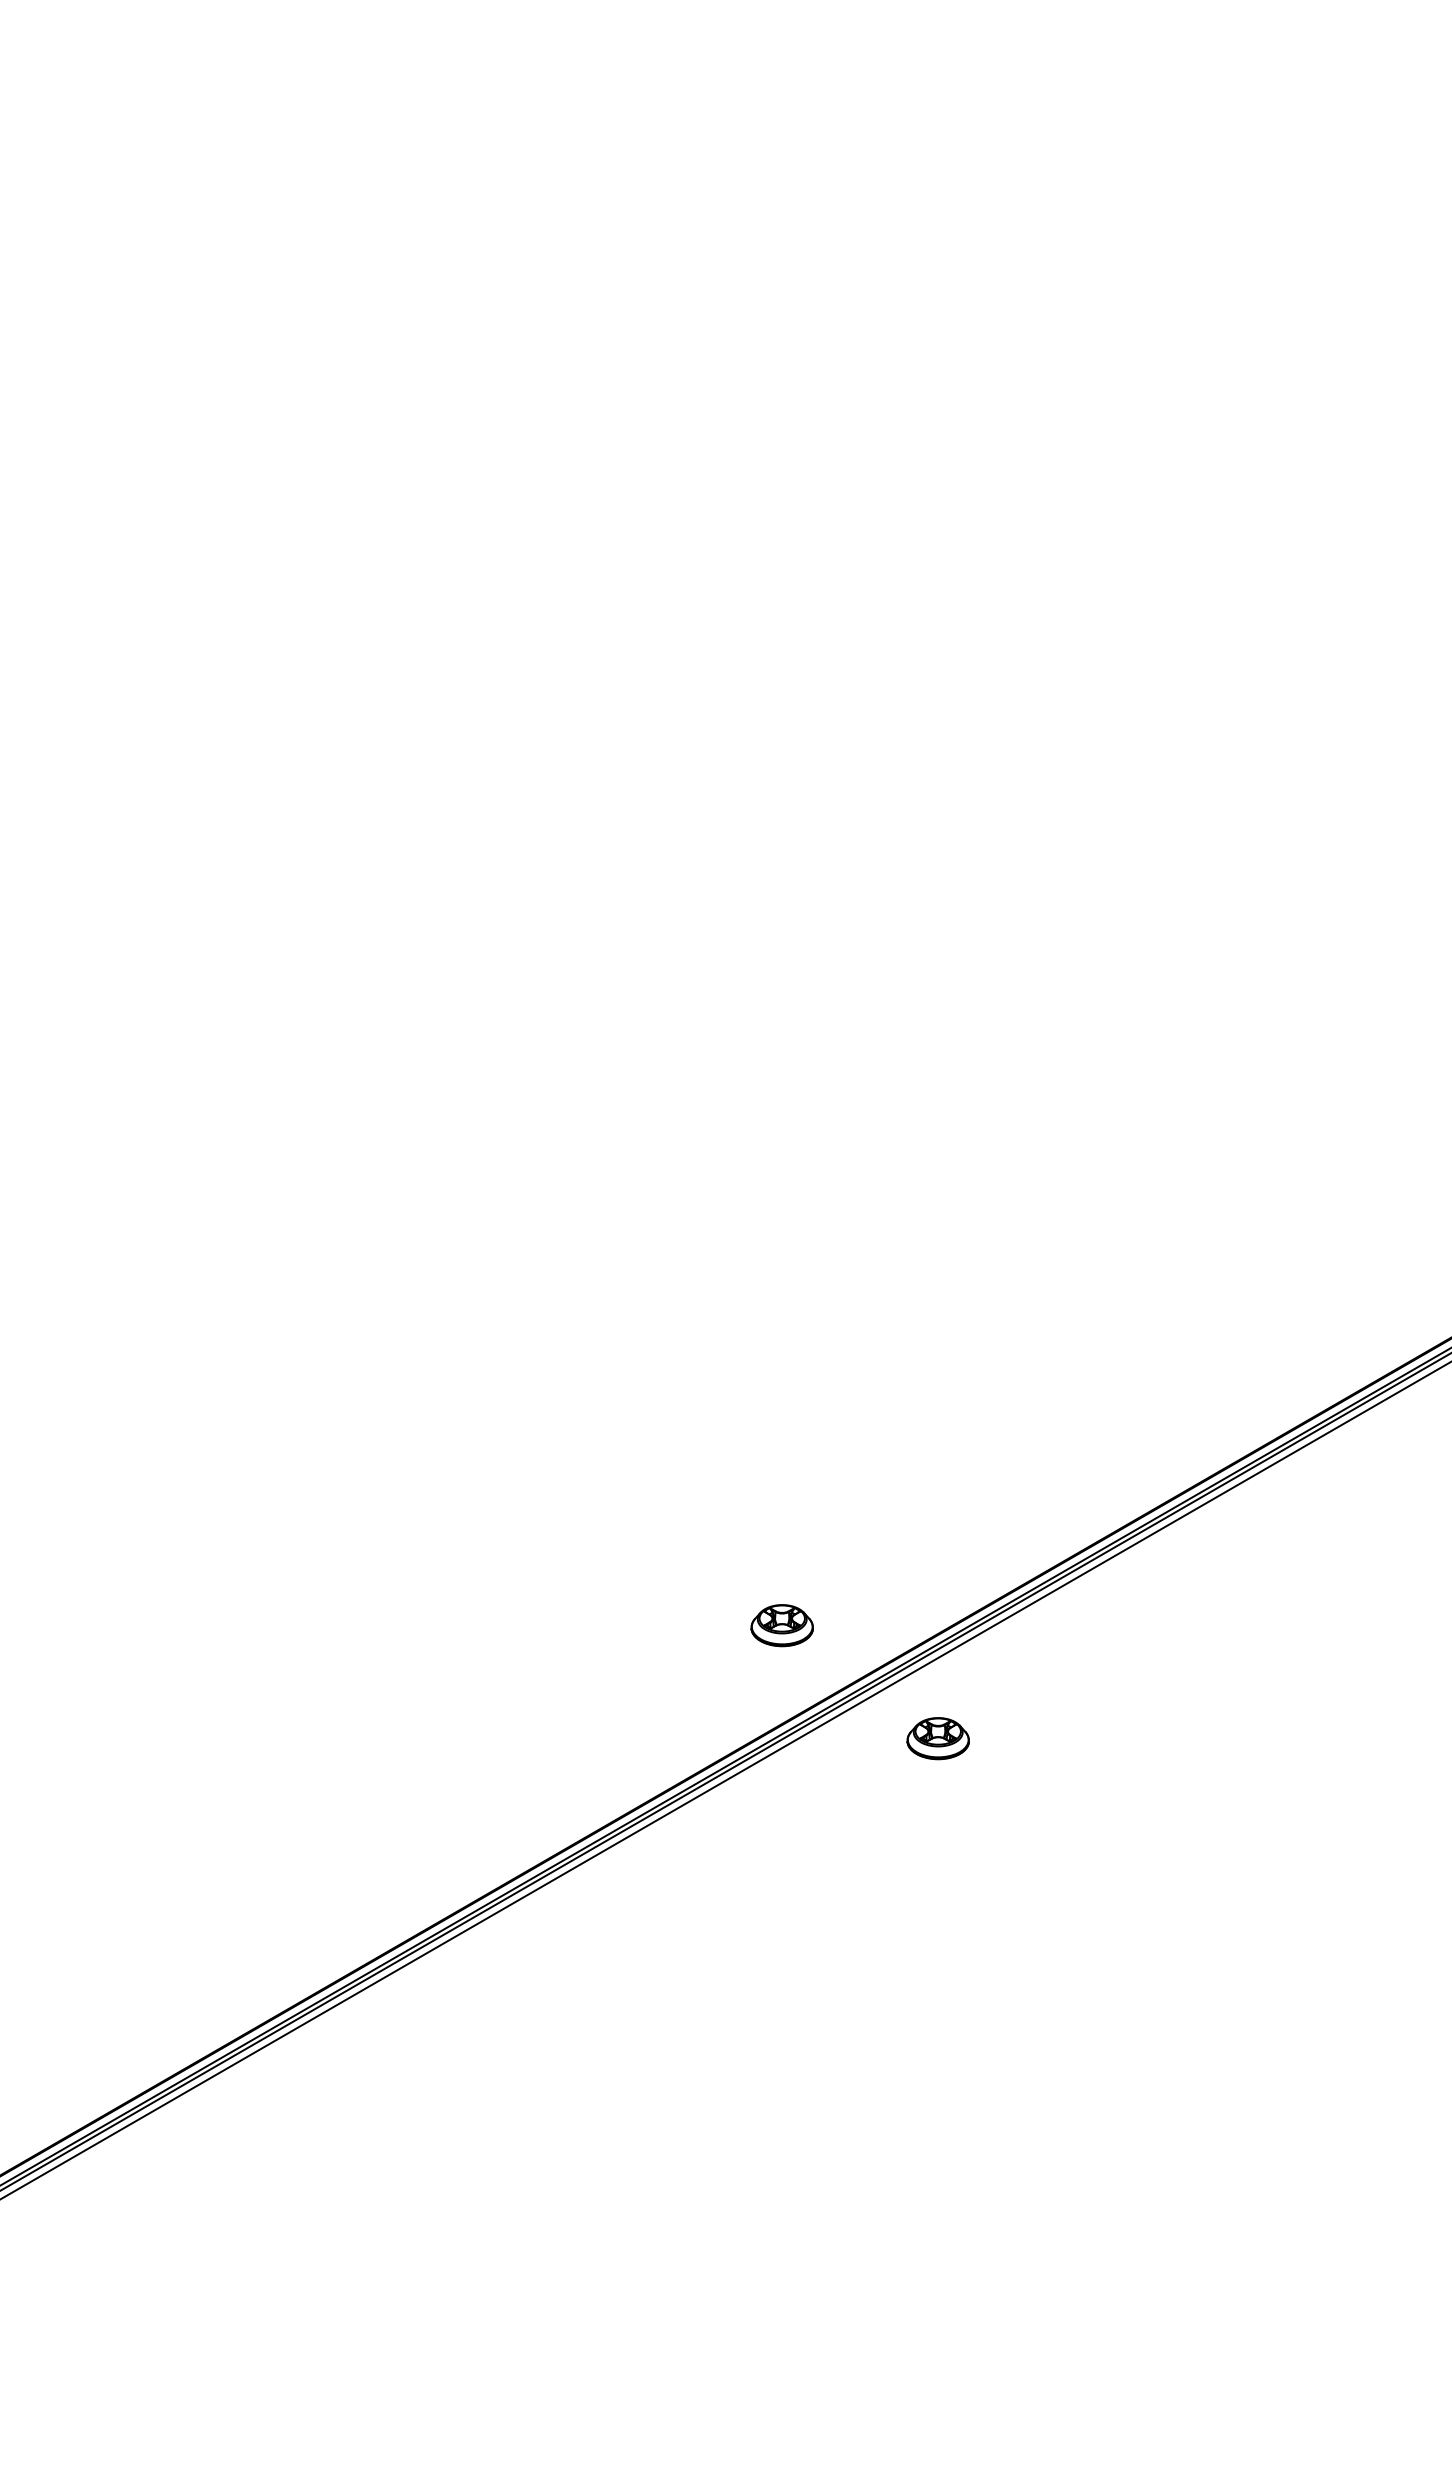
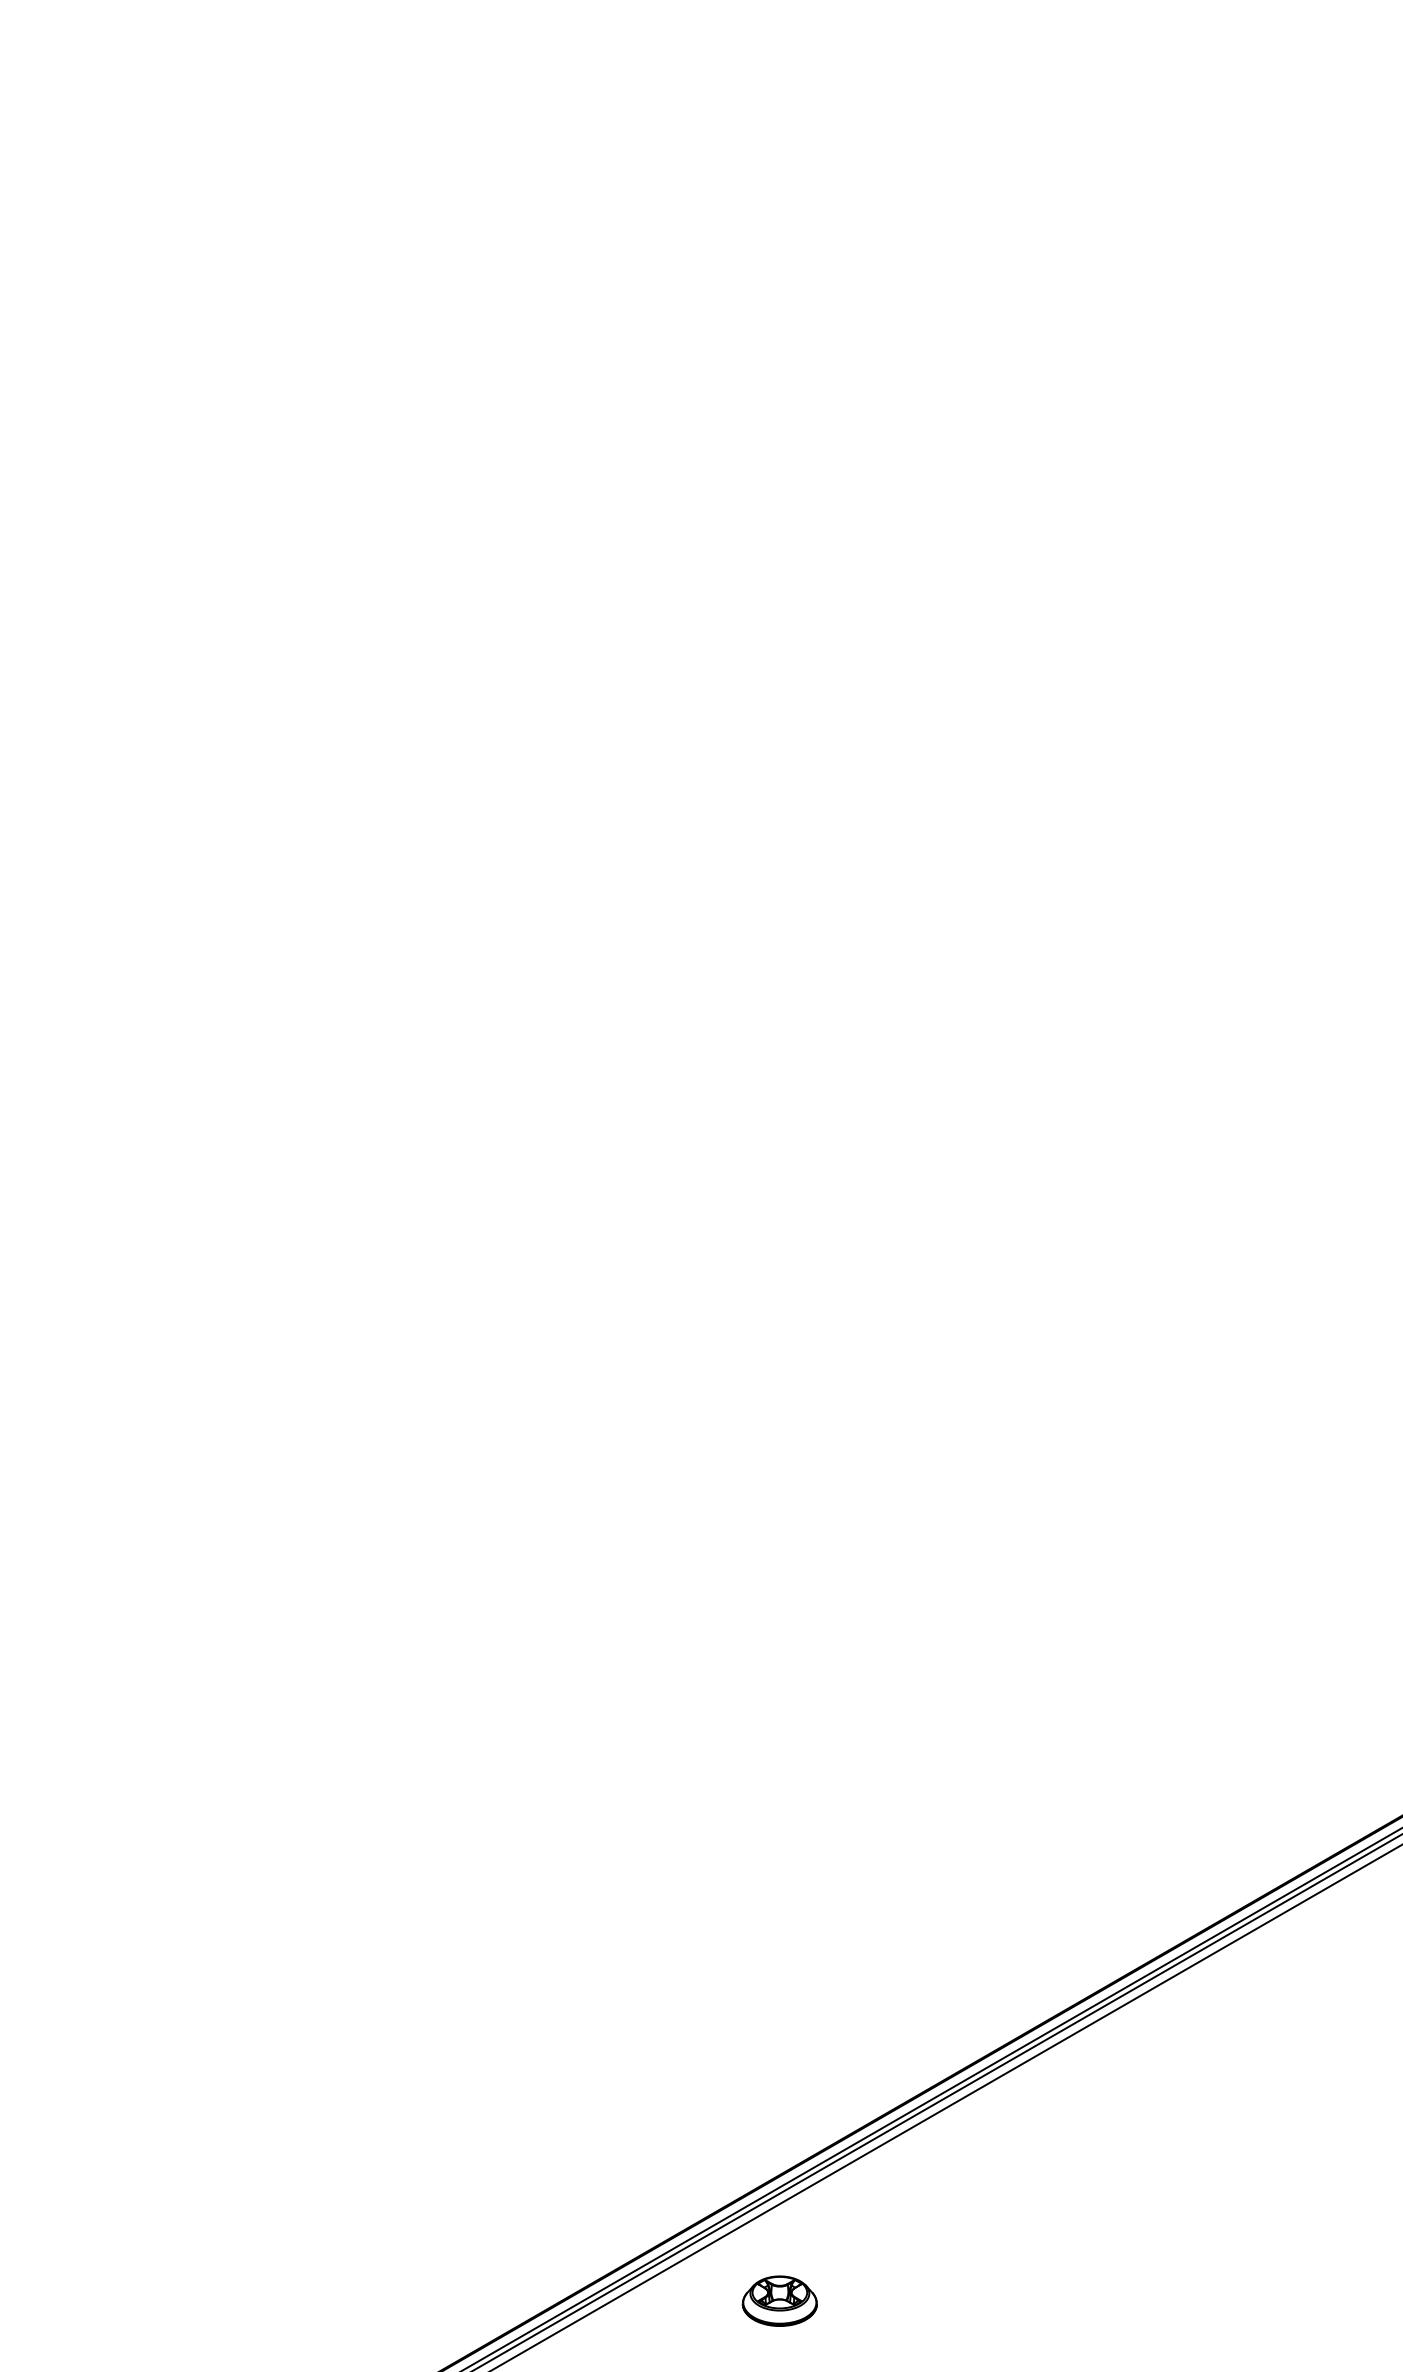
part: (781, 1625) -> (591, 2164), removed

